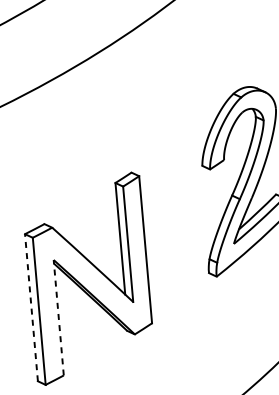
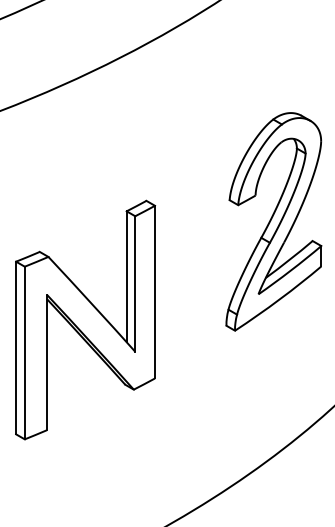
line: (31, 307) -> (16, 347), dashed -> solid
line: (58, 317) -> (46, 362), dashed -> solid

